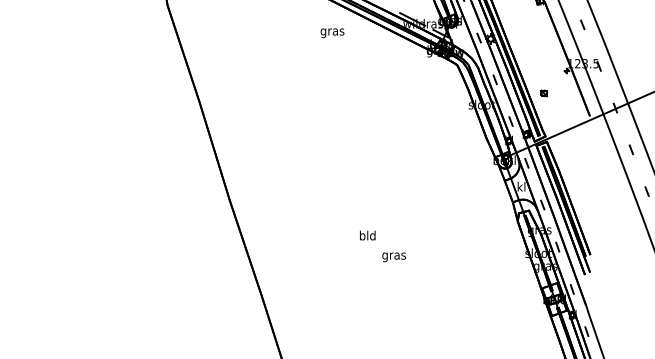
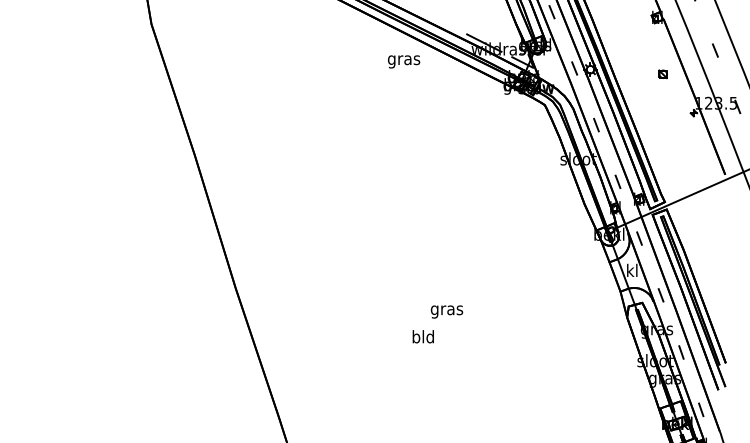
text: (332, 33) -> (404, 62), moved
part: (544, 93) -> (663, 74), moved
text: (393, 257) -> (446, 312), moved

